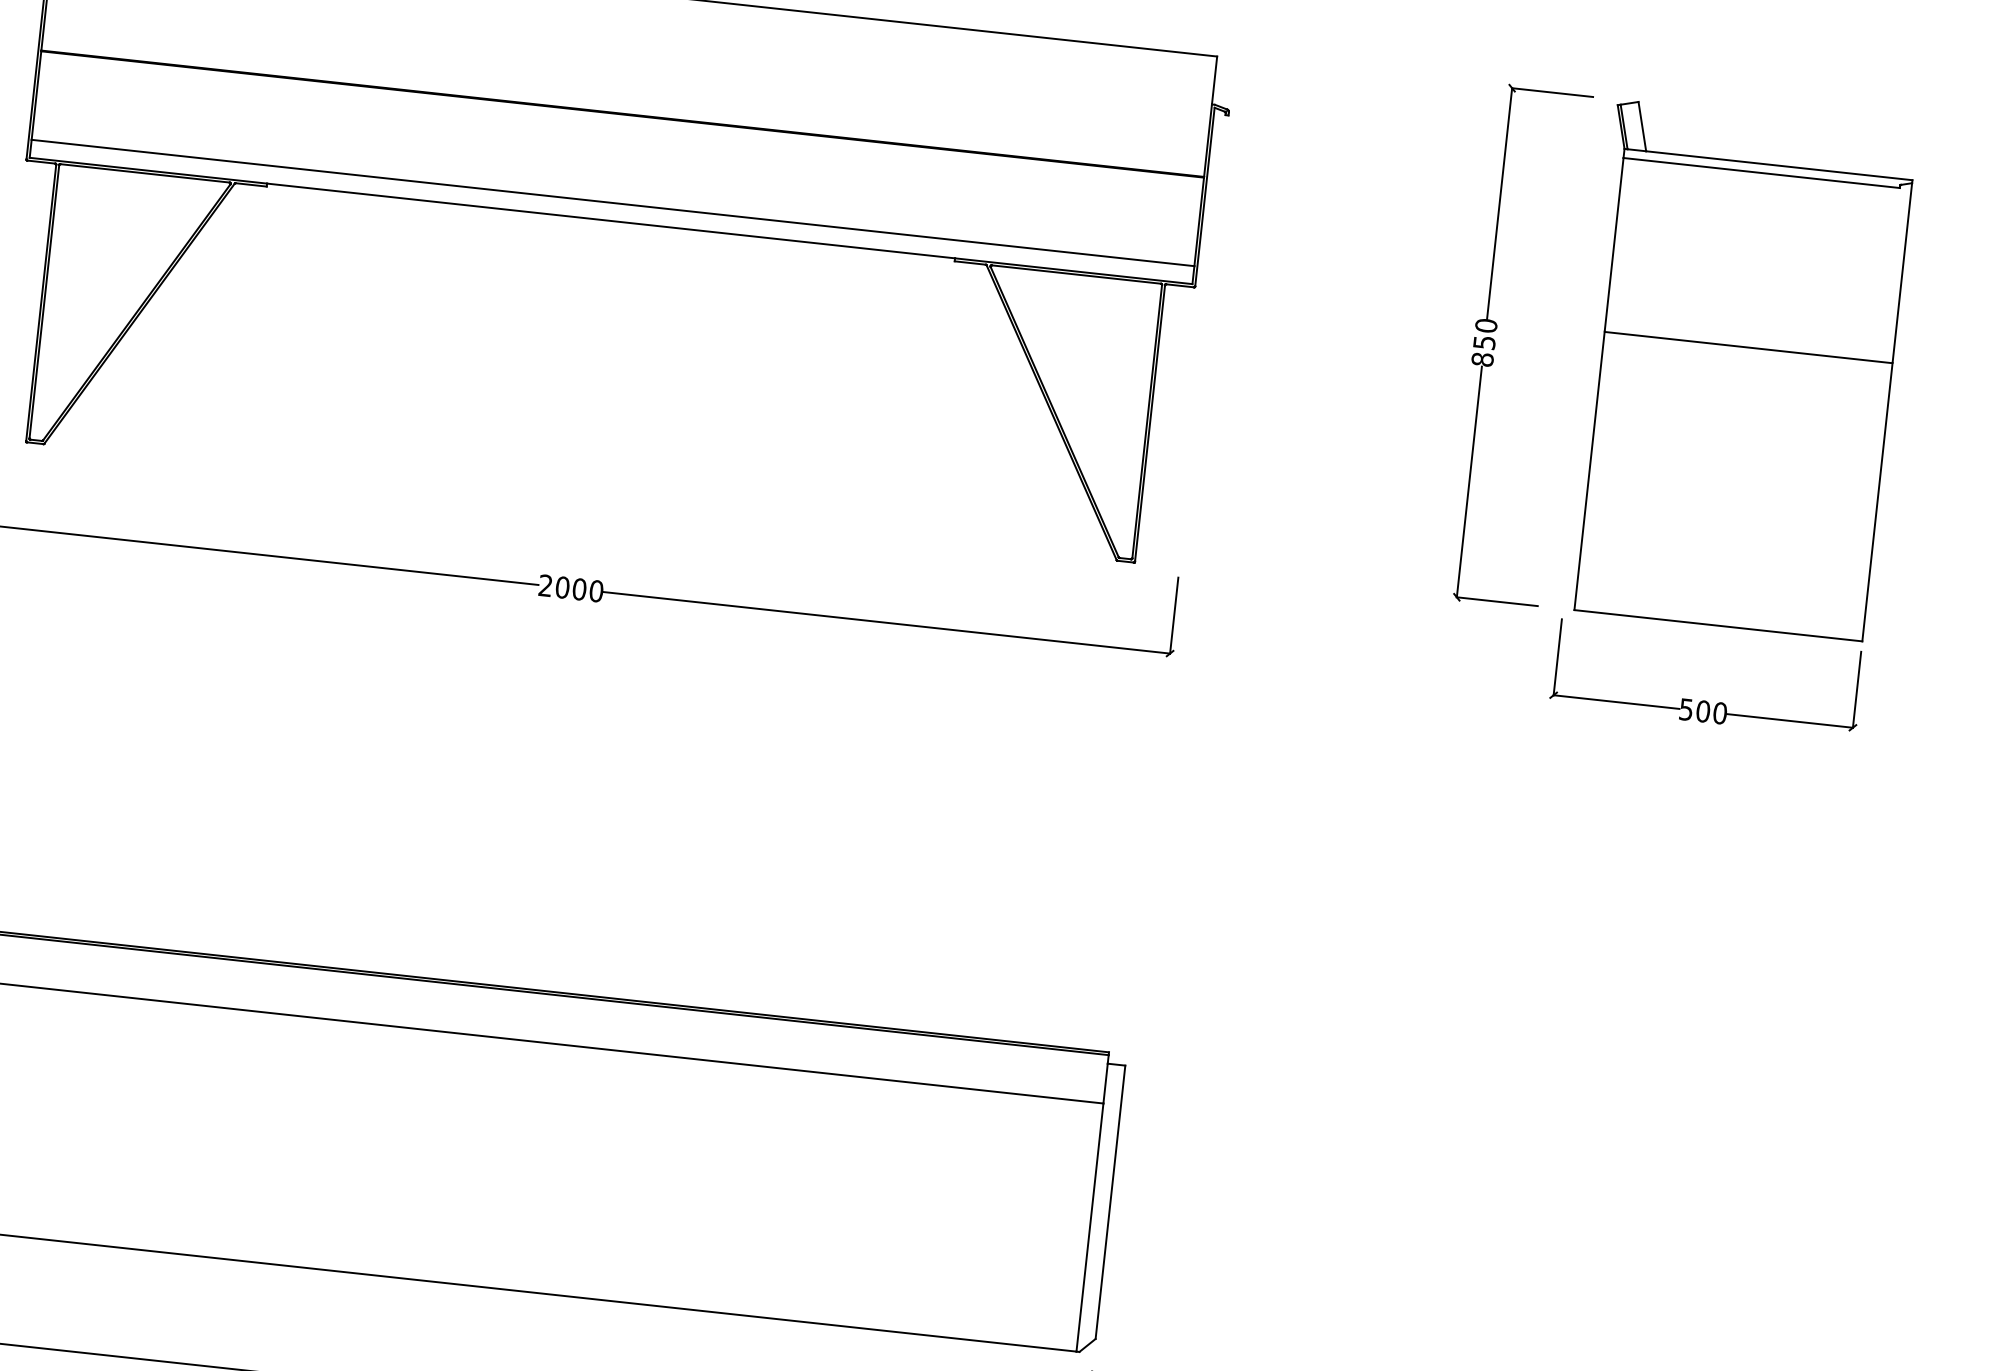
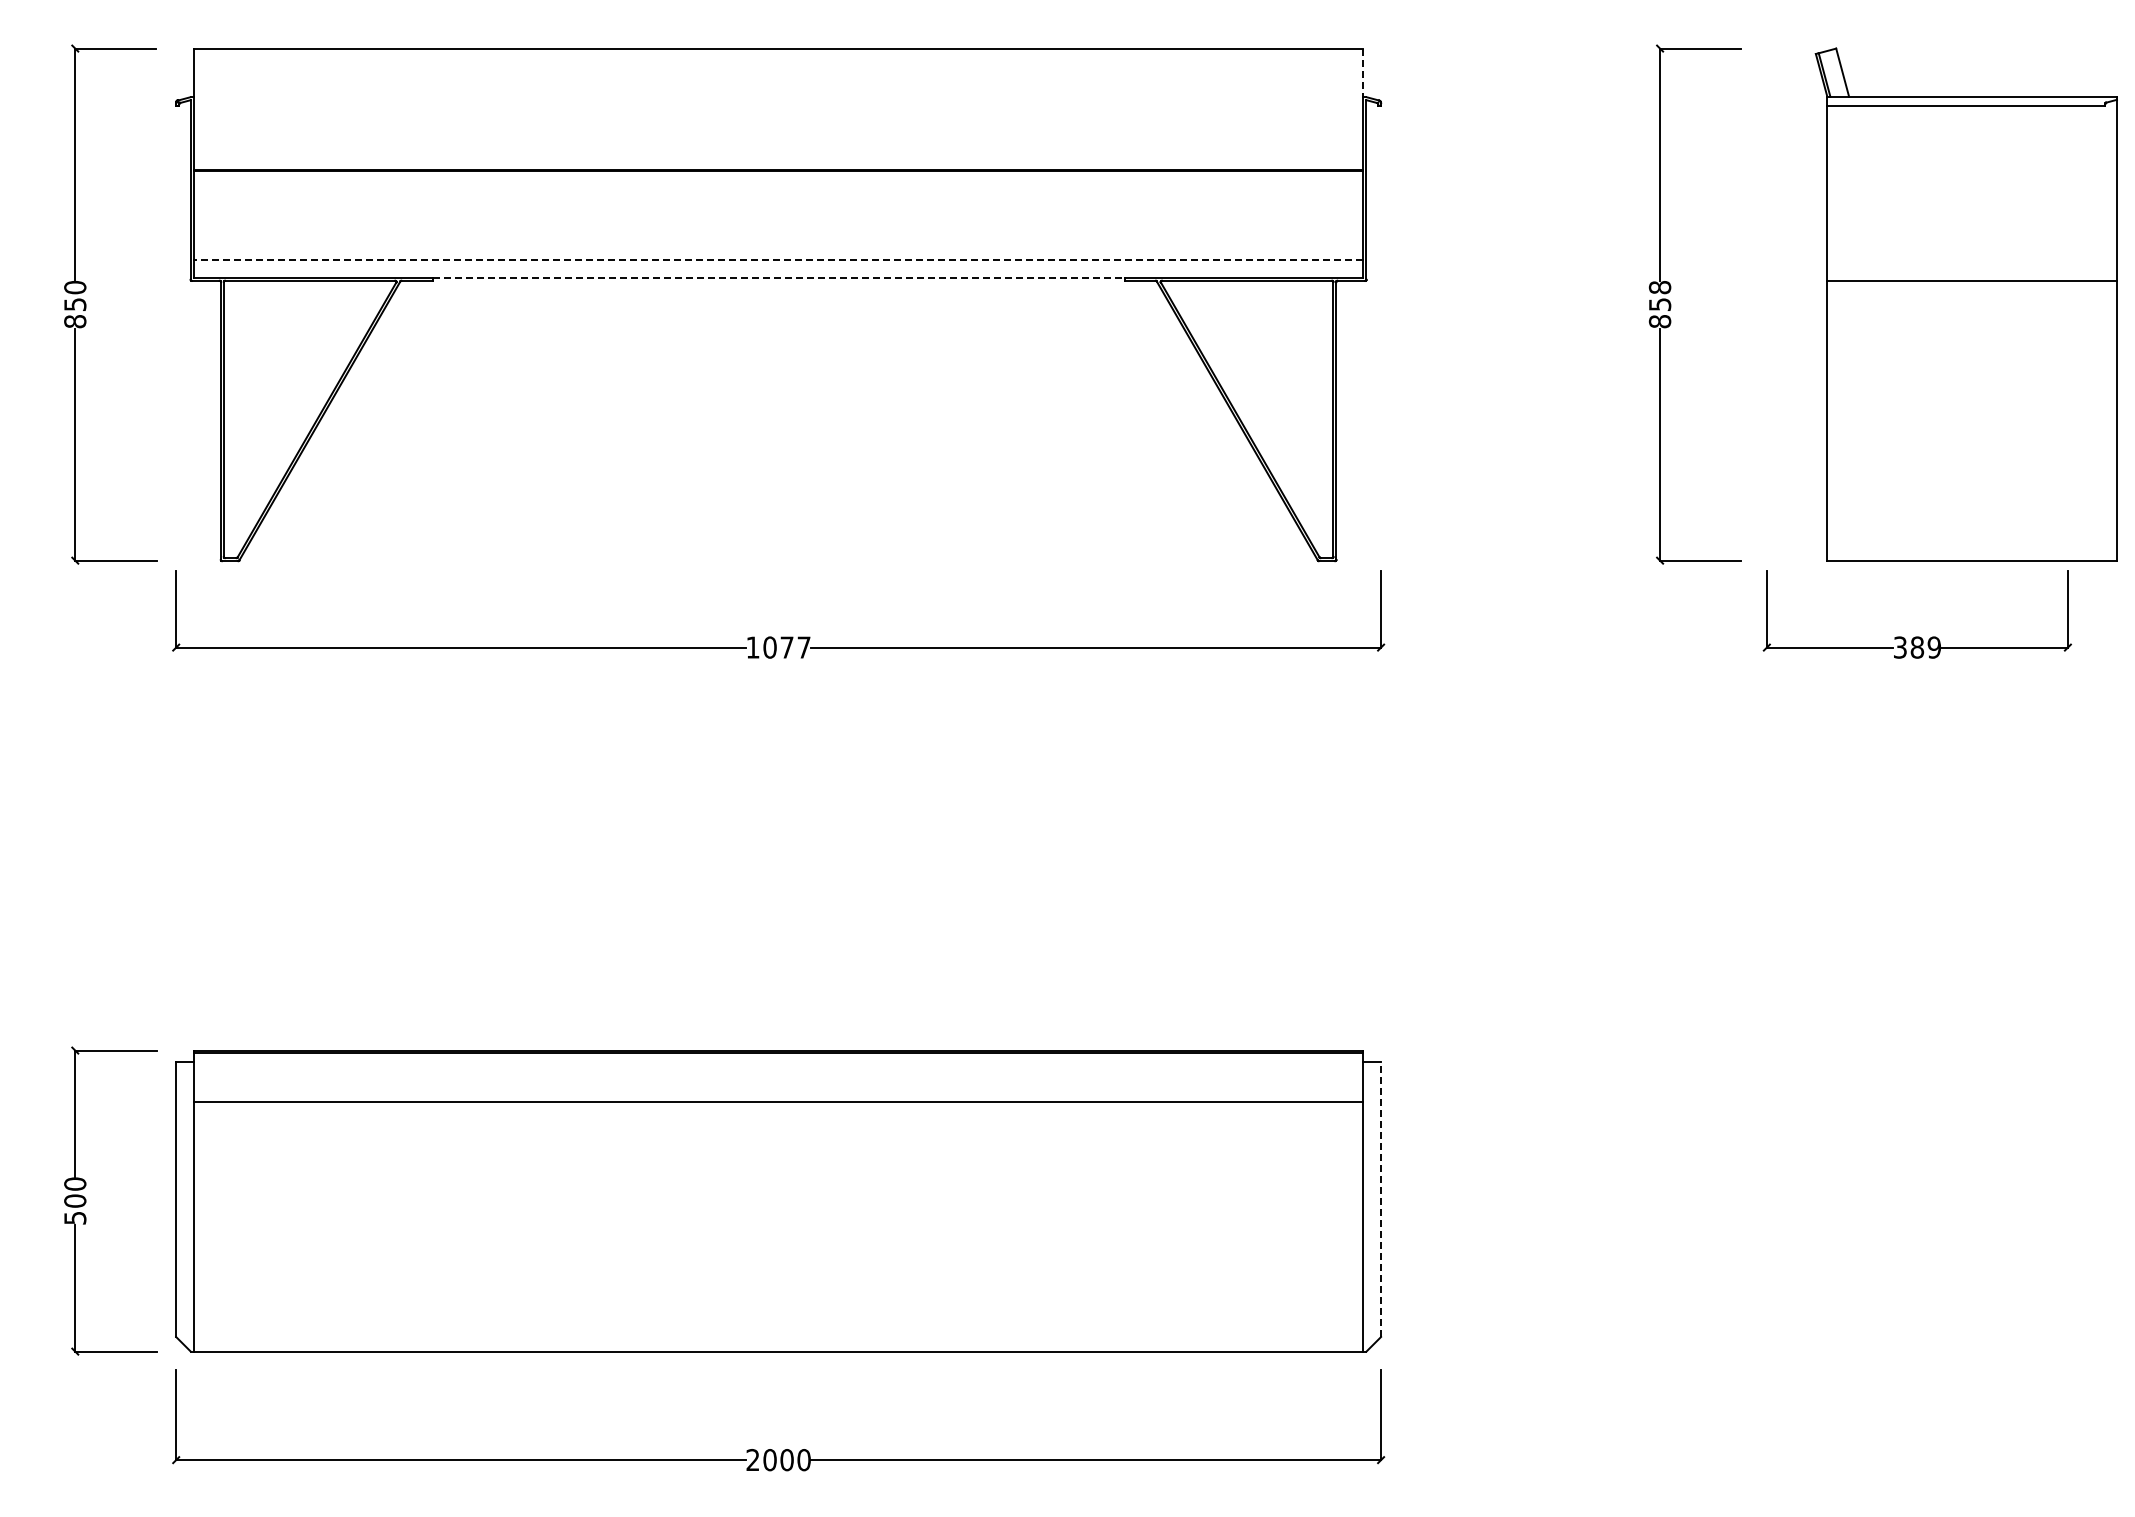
line: (1214, 80) -> (1363, 73), solid -> dashed
line: (612, 202) -> (778, 259), solid -> dashed
line: (612, 220) -> (779, 277), solid -> dashed
text: (1485, 325) -> (1659, 287), 850 -> 858
part: (1739, 370) -> (1965, 304), moved
text: (571, 588) -> (778, 647), 2000 -> 1077
text: (1703, 711) -> (1917, 647), 500 -> 389
line: (1110, 1202) -> (1381, 1199), solid -> dashed

